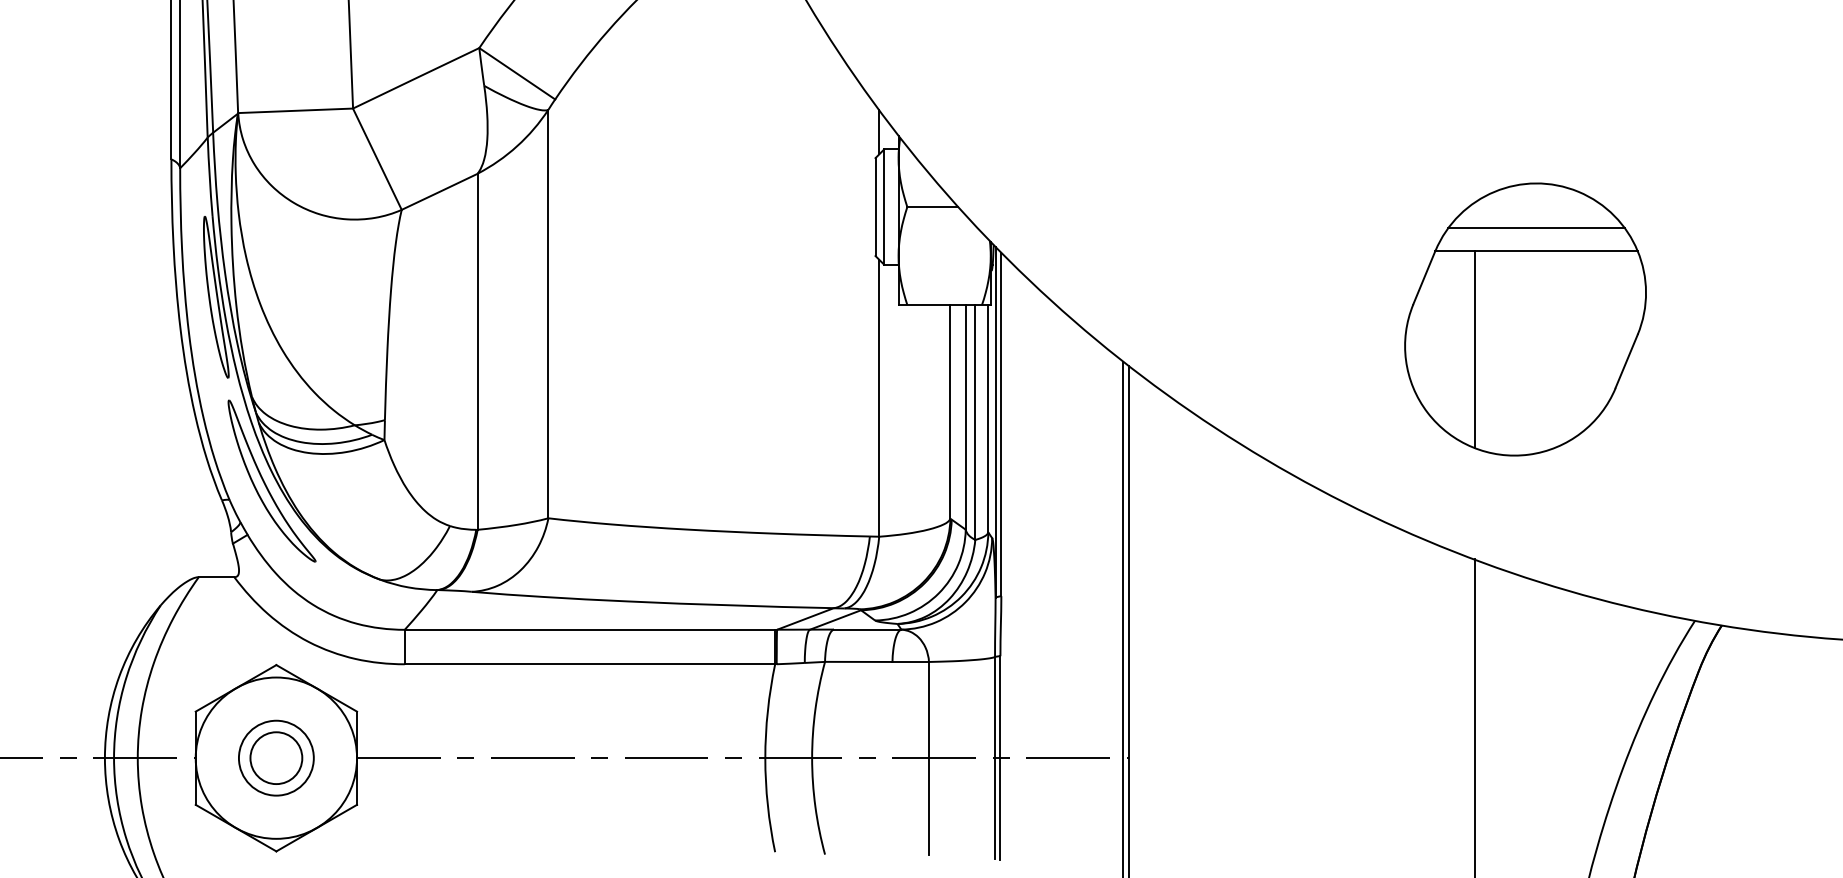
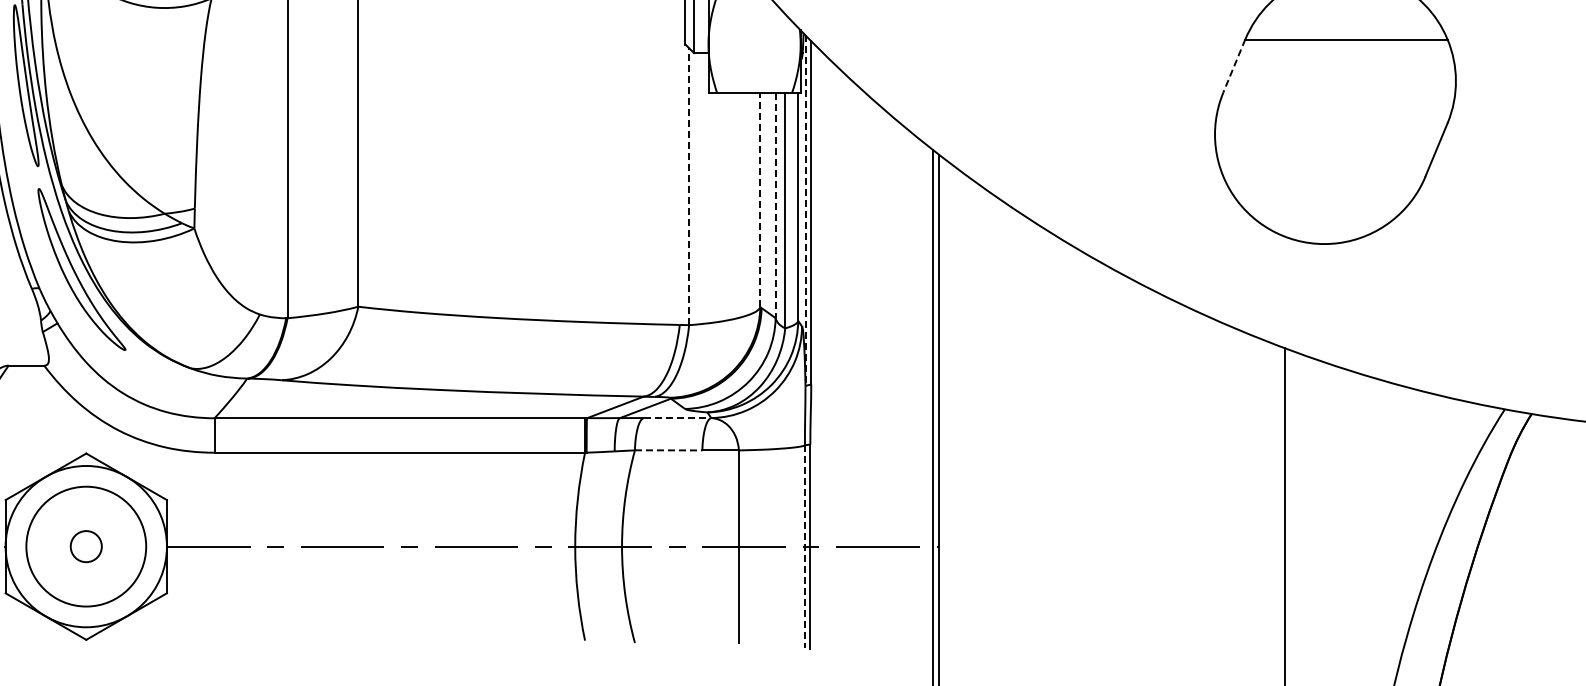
line: (1536, 228) -> (1346, 16), removed
line: (1424, 277) -> (1234, 65), solid -> dashed
line: (1474, 349) -> (1284, 137), removed
line: (879, 397) -> (689, 185), solid -> dashed
line: (950, 411) -> (760, 199), solid -> dashed
line: (965, 417) -> (775, 205), solid -> dashed
line: (995, 422) -> (805, 210), solid -> dashed
line: (867, 629) -> (677, 417), solid -> dashed
line: (858, 661) -> (668, 449), solid -> dashed
circle: (275, 757) -> (85, 545), size x1.6
circle: (276, 758) -> (86, 546), size x0.6
line: (995, 758) -> (805, 546), solid -> dashed

